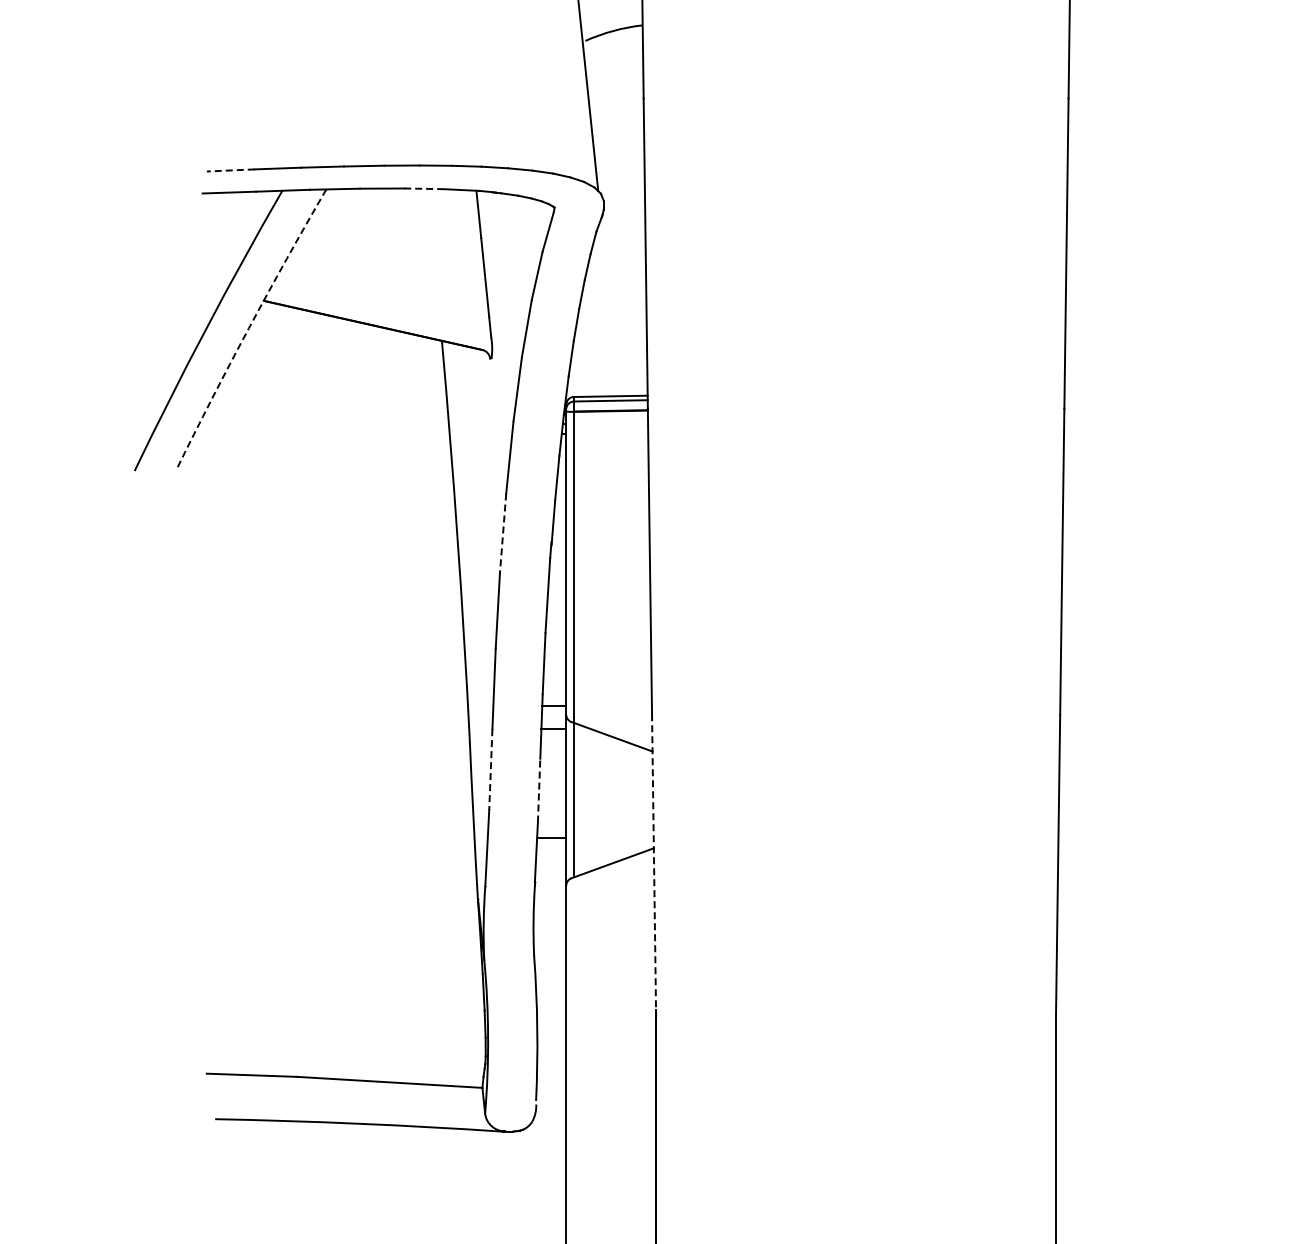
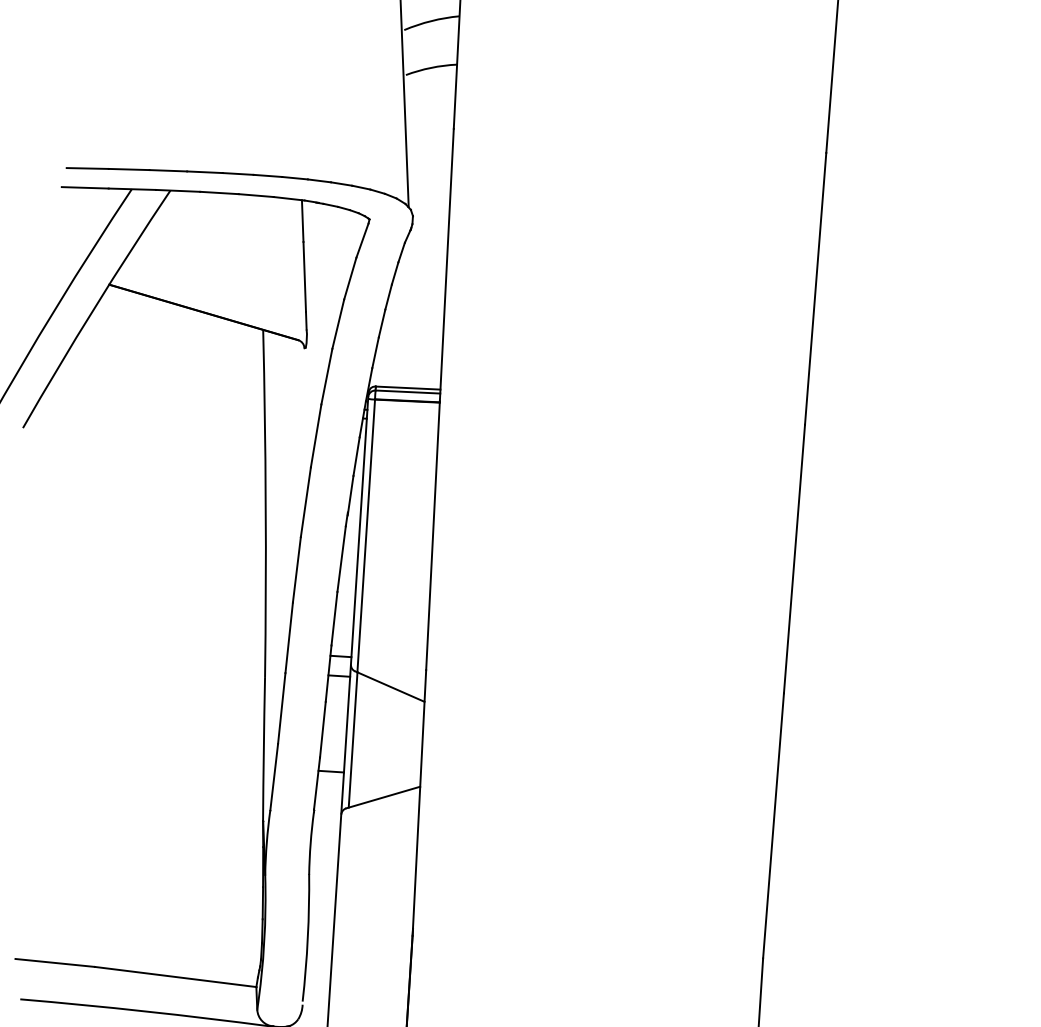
line: (230, 170) -> (87, 168), dashed -> solid
line: (424, 188) -> (256, 195), dashed -> solid
arc: (248, 328) -> (94, 308), dashed -> solid
line: (503, 534) -> (306, 503), dashed -> solid
line: (490, 769) -> (281, 708), dashed -> solid
line: (539, 790) -> (323, 729), dashed -> solid
line: (654, 866) -> (419, 802), dashed -> solid

